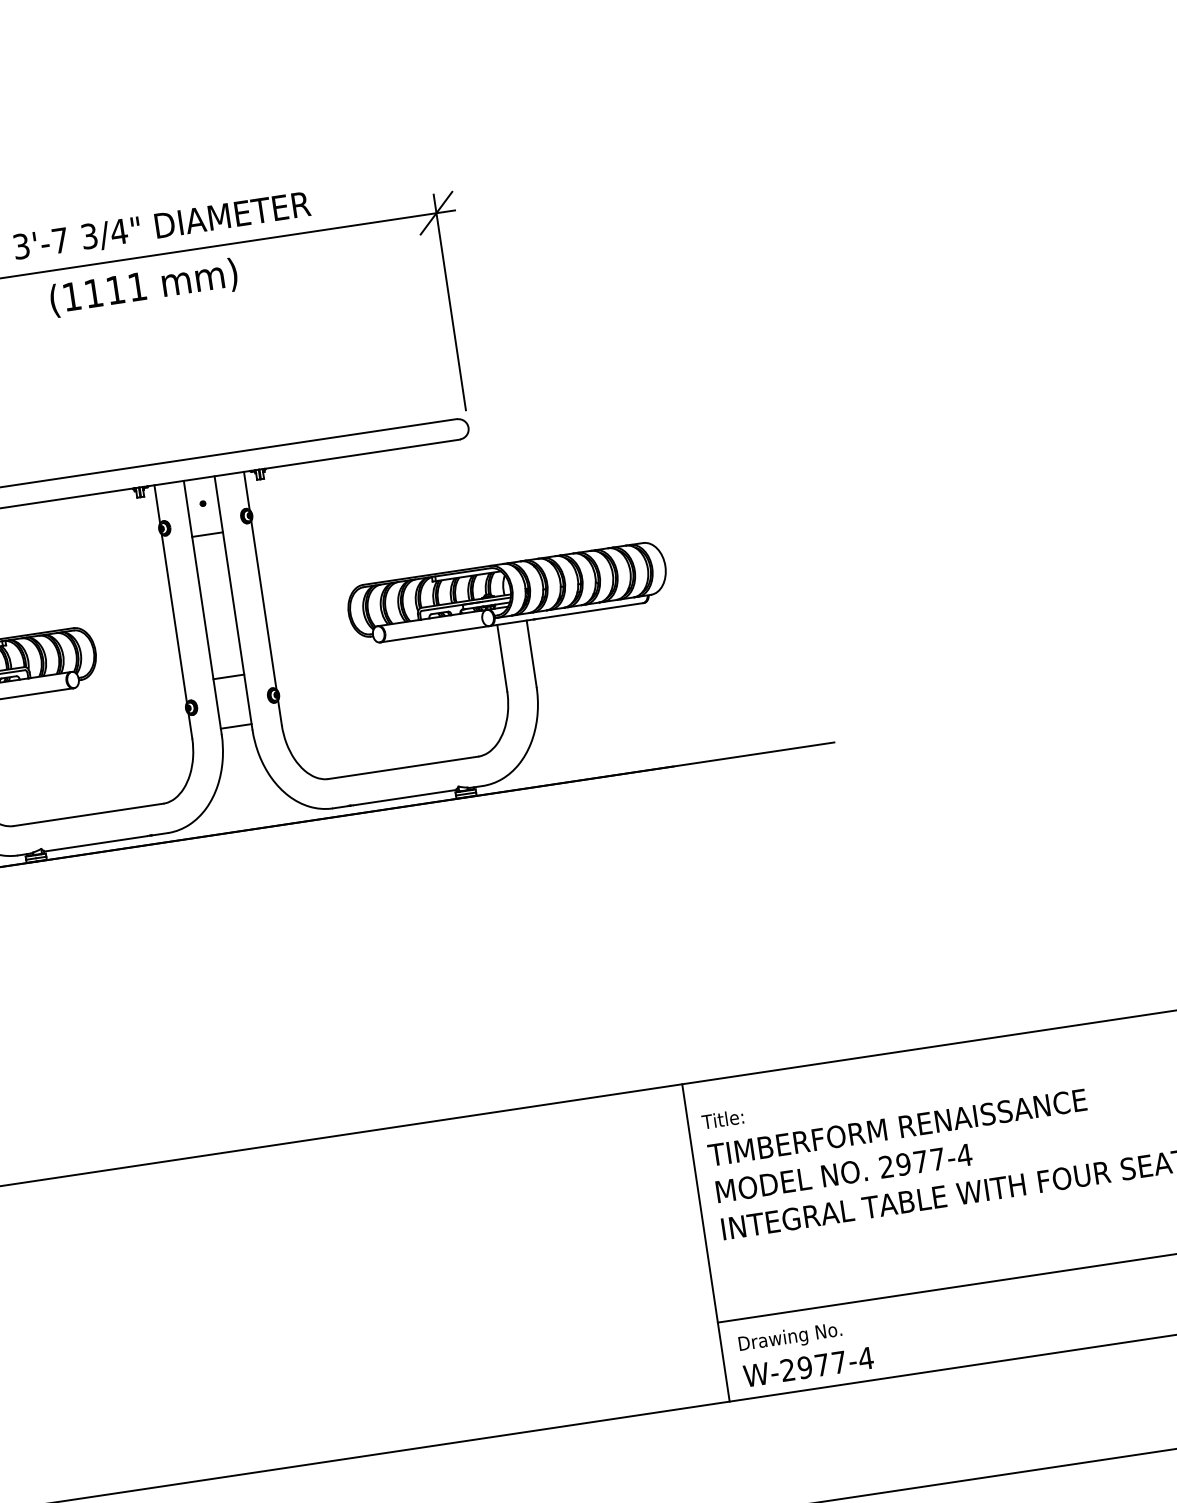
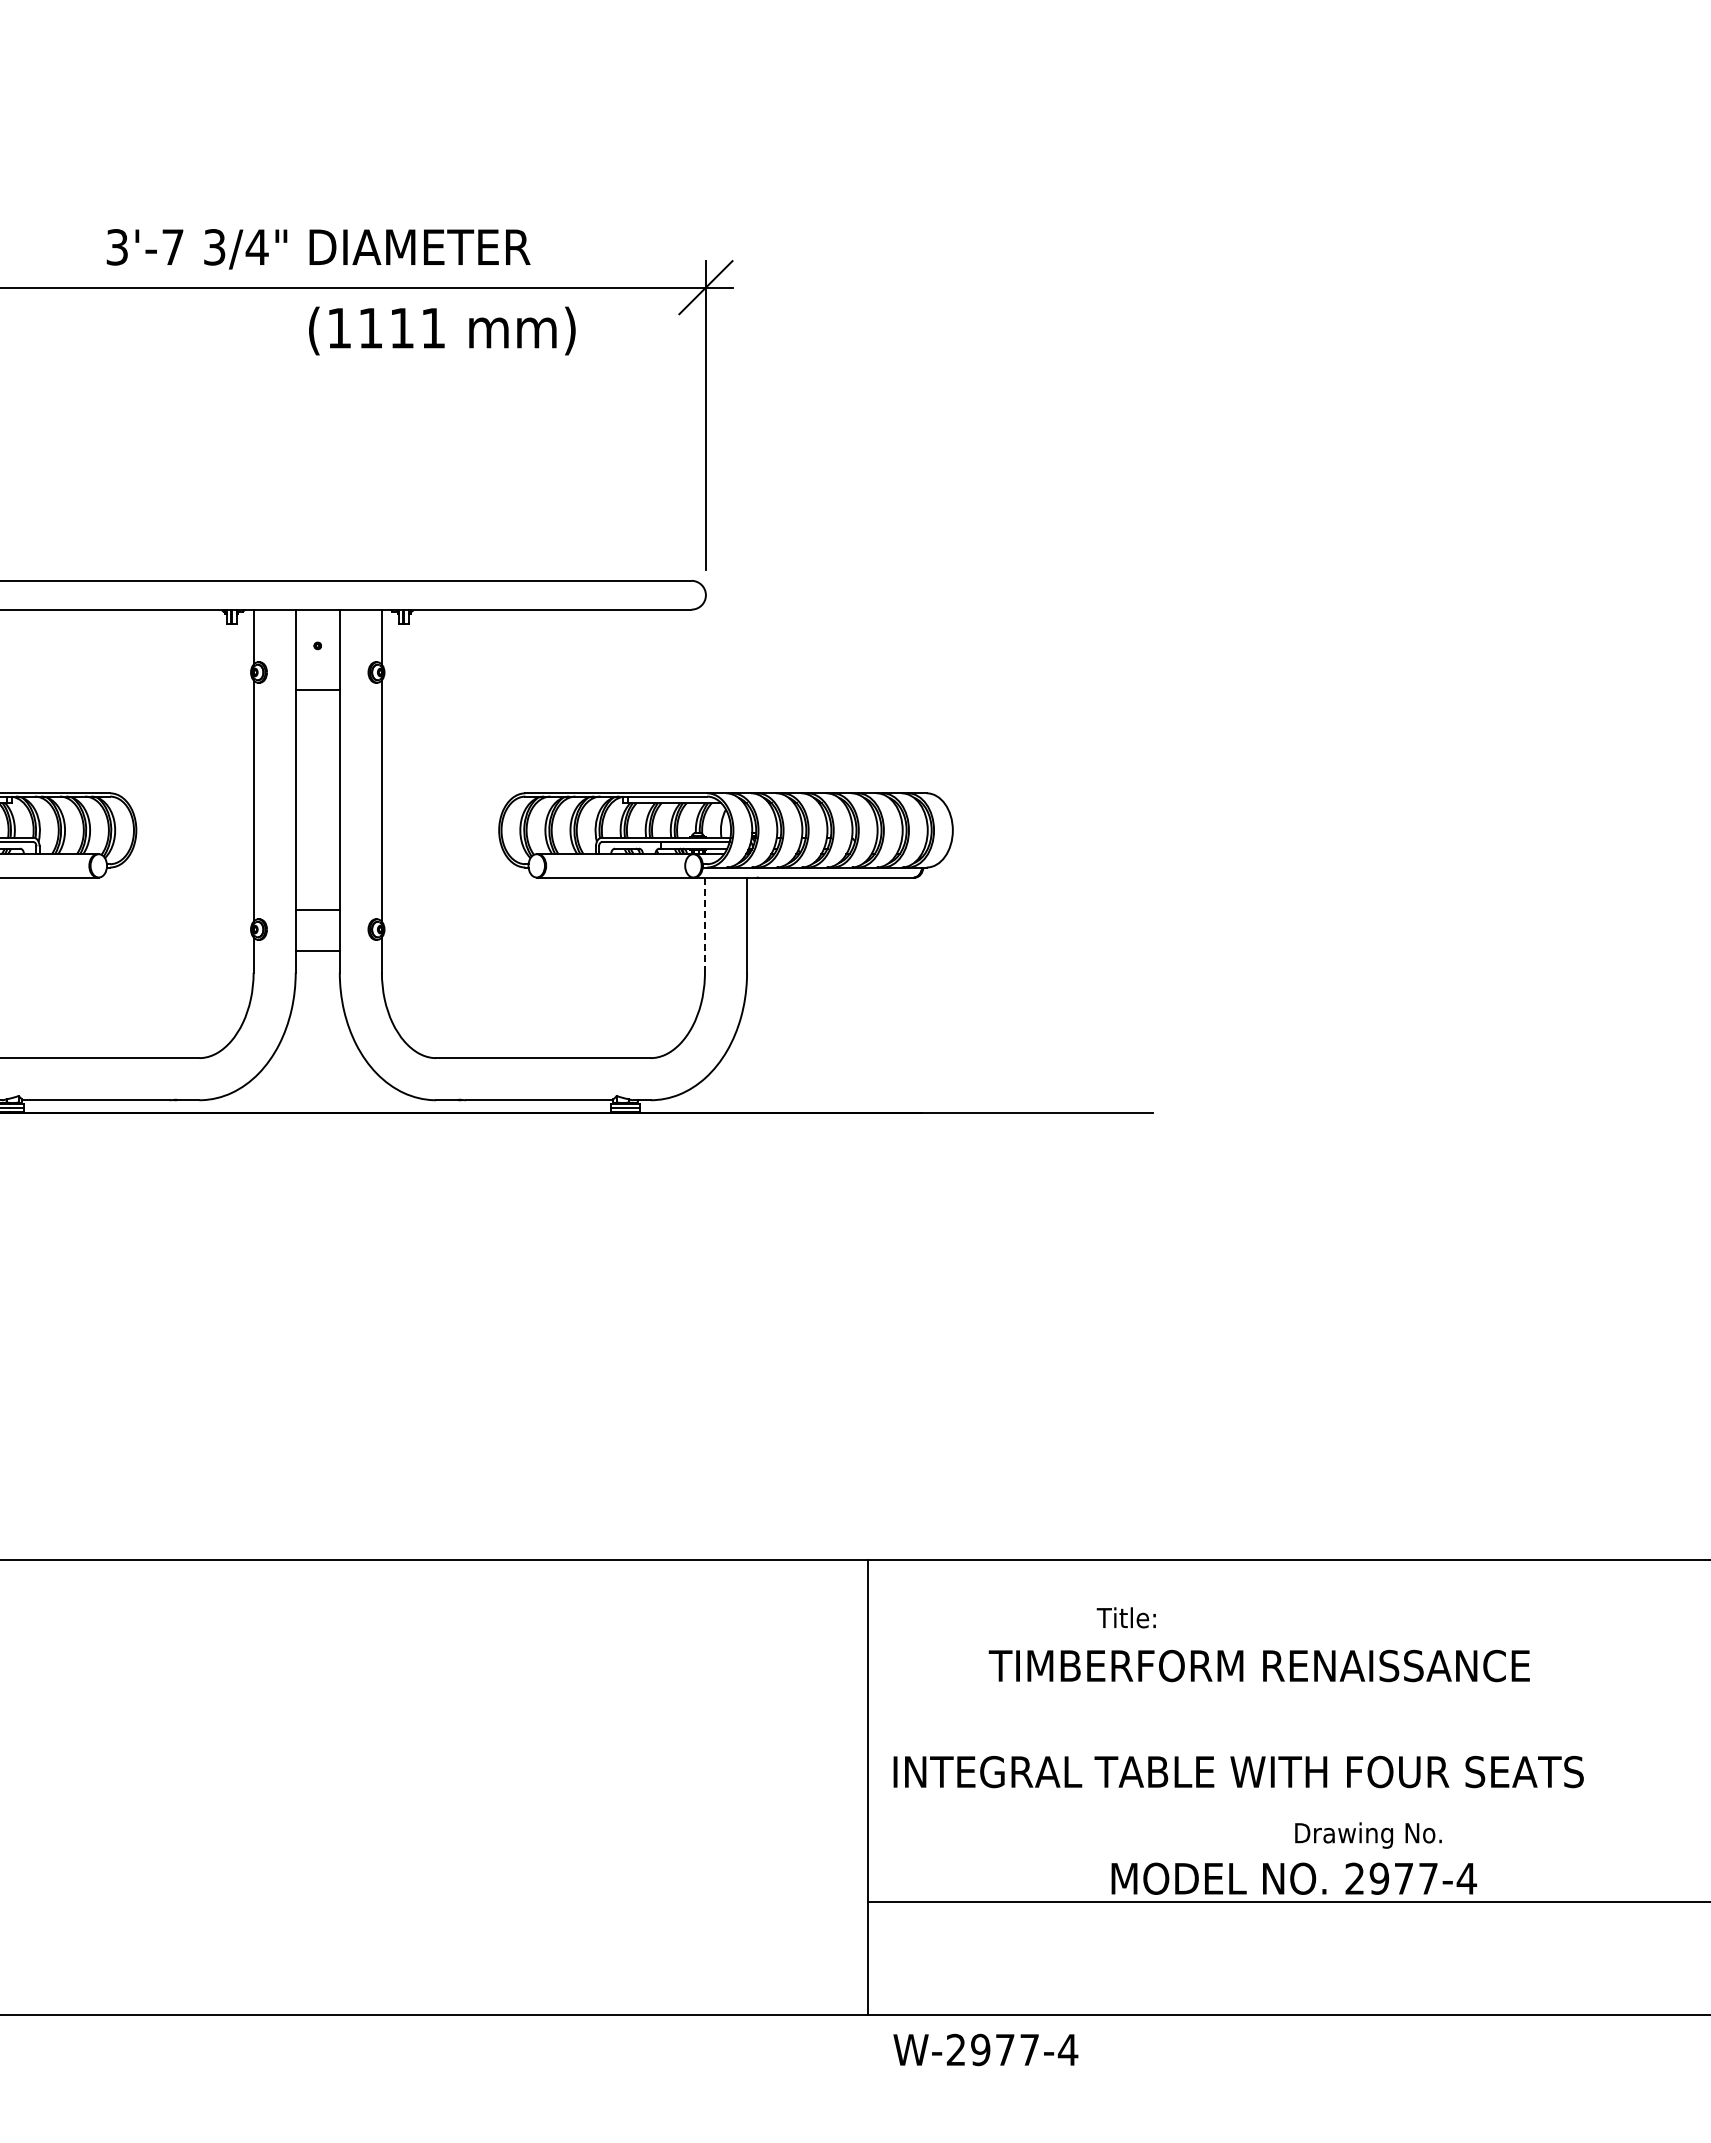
text: (144, 287) -> (442, 330), moved
line: (502, 658) -> (704, 925), solid -> dashed
line: (228, 677) -> (317, 951), moved
line: (236, 726) -> (317, 910), moved
text: (722, 1119) -> (1125, 1617), moved
text: (896, 1127) -> (1258, 1665), moved
text: (844, 1173) -> (1294, 1878), moved
text: (790, 1338) -> (1368, 1835), moved
text: (808, 1366) -> (985, 2049), moved

